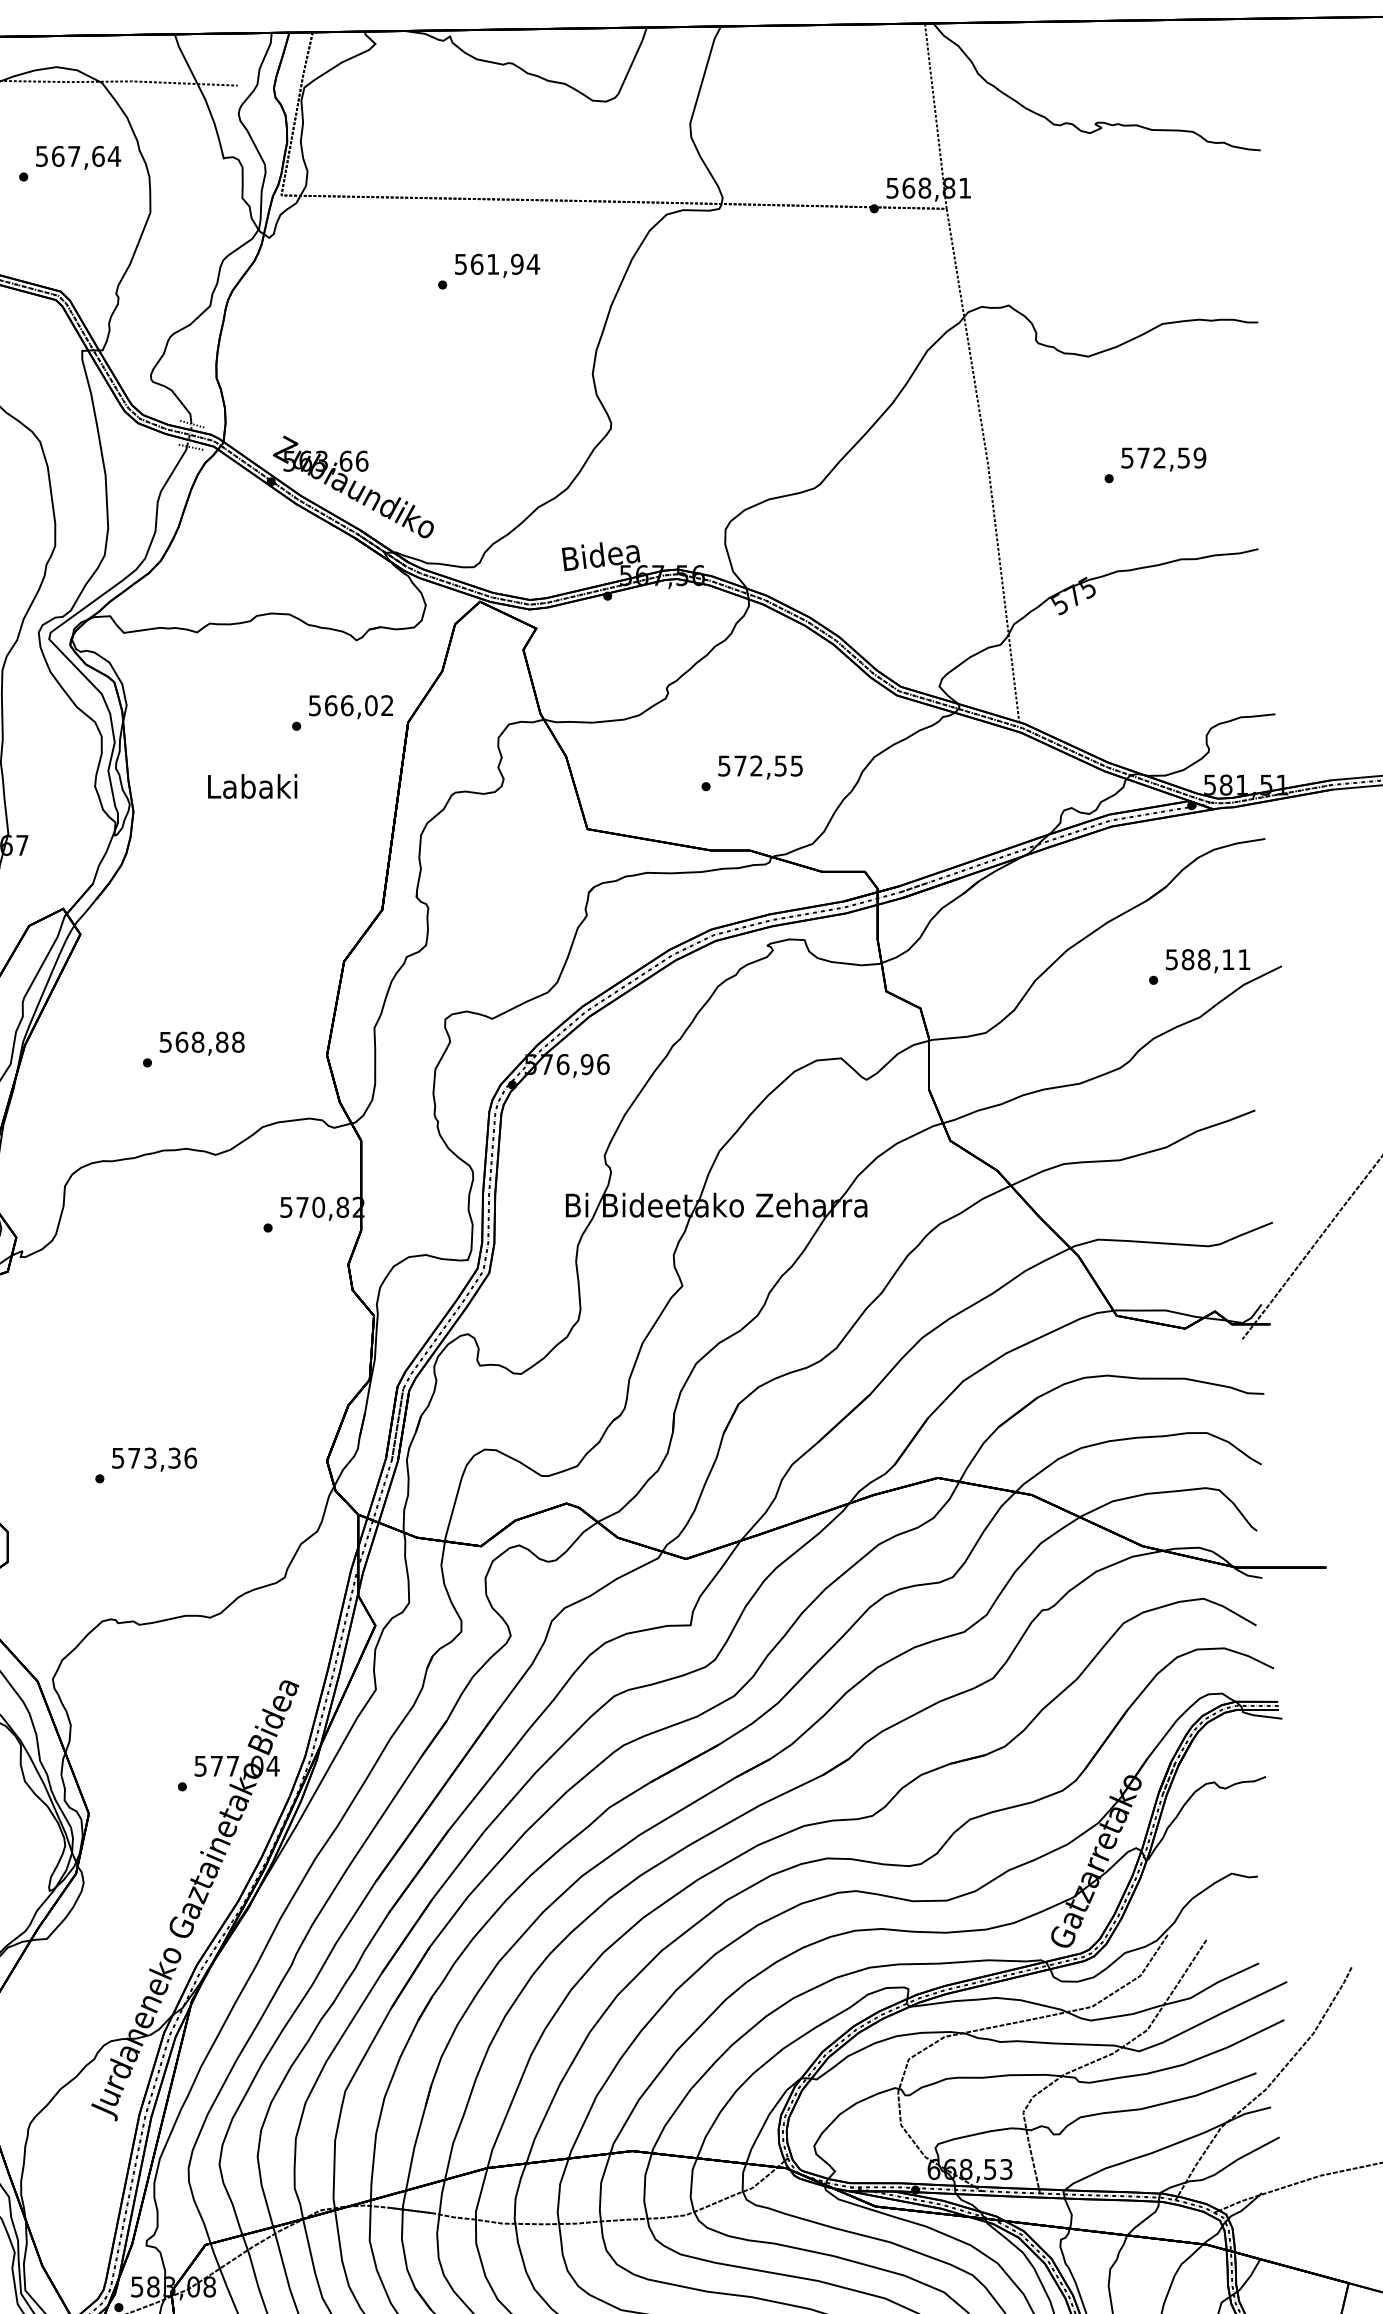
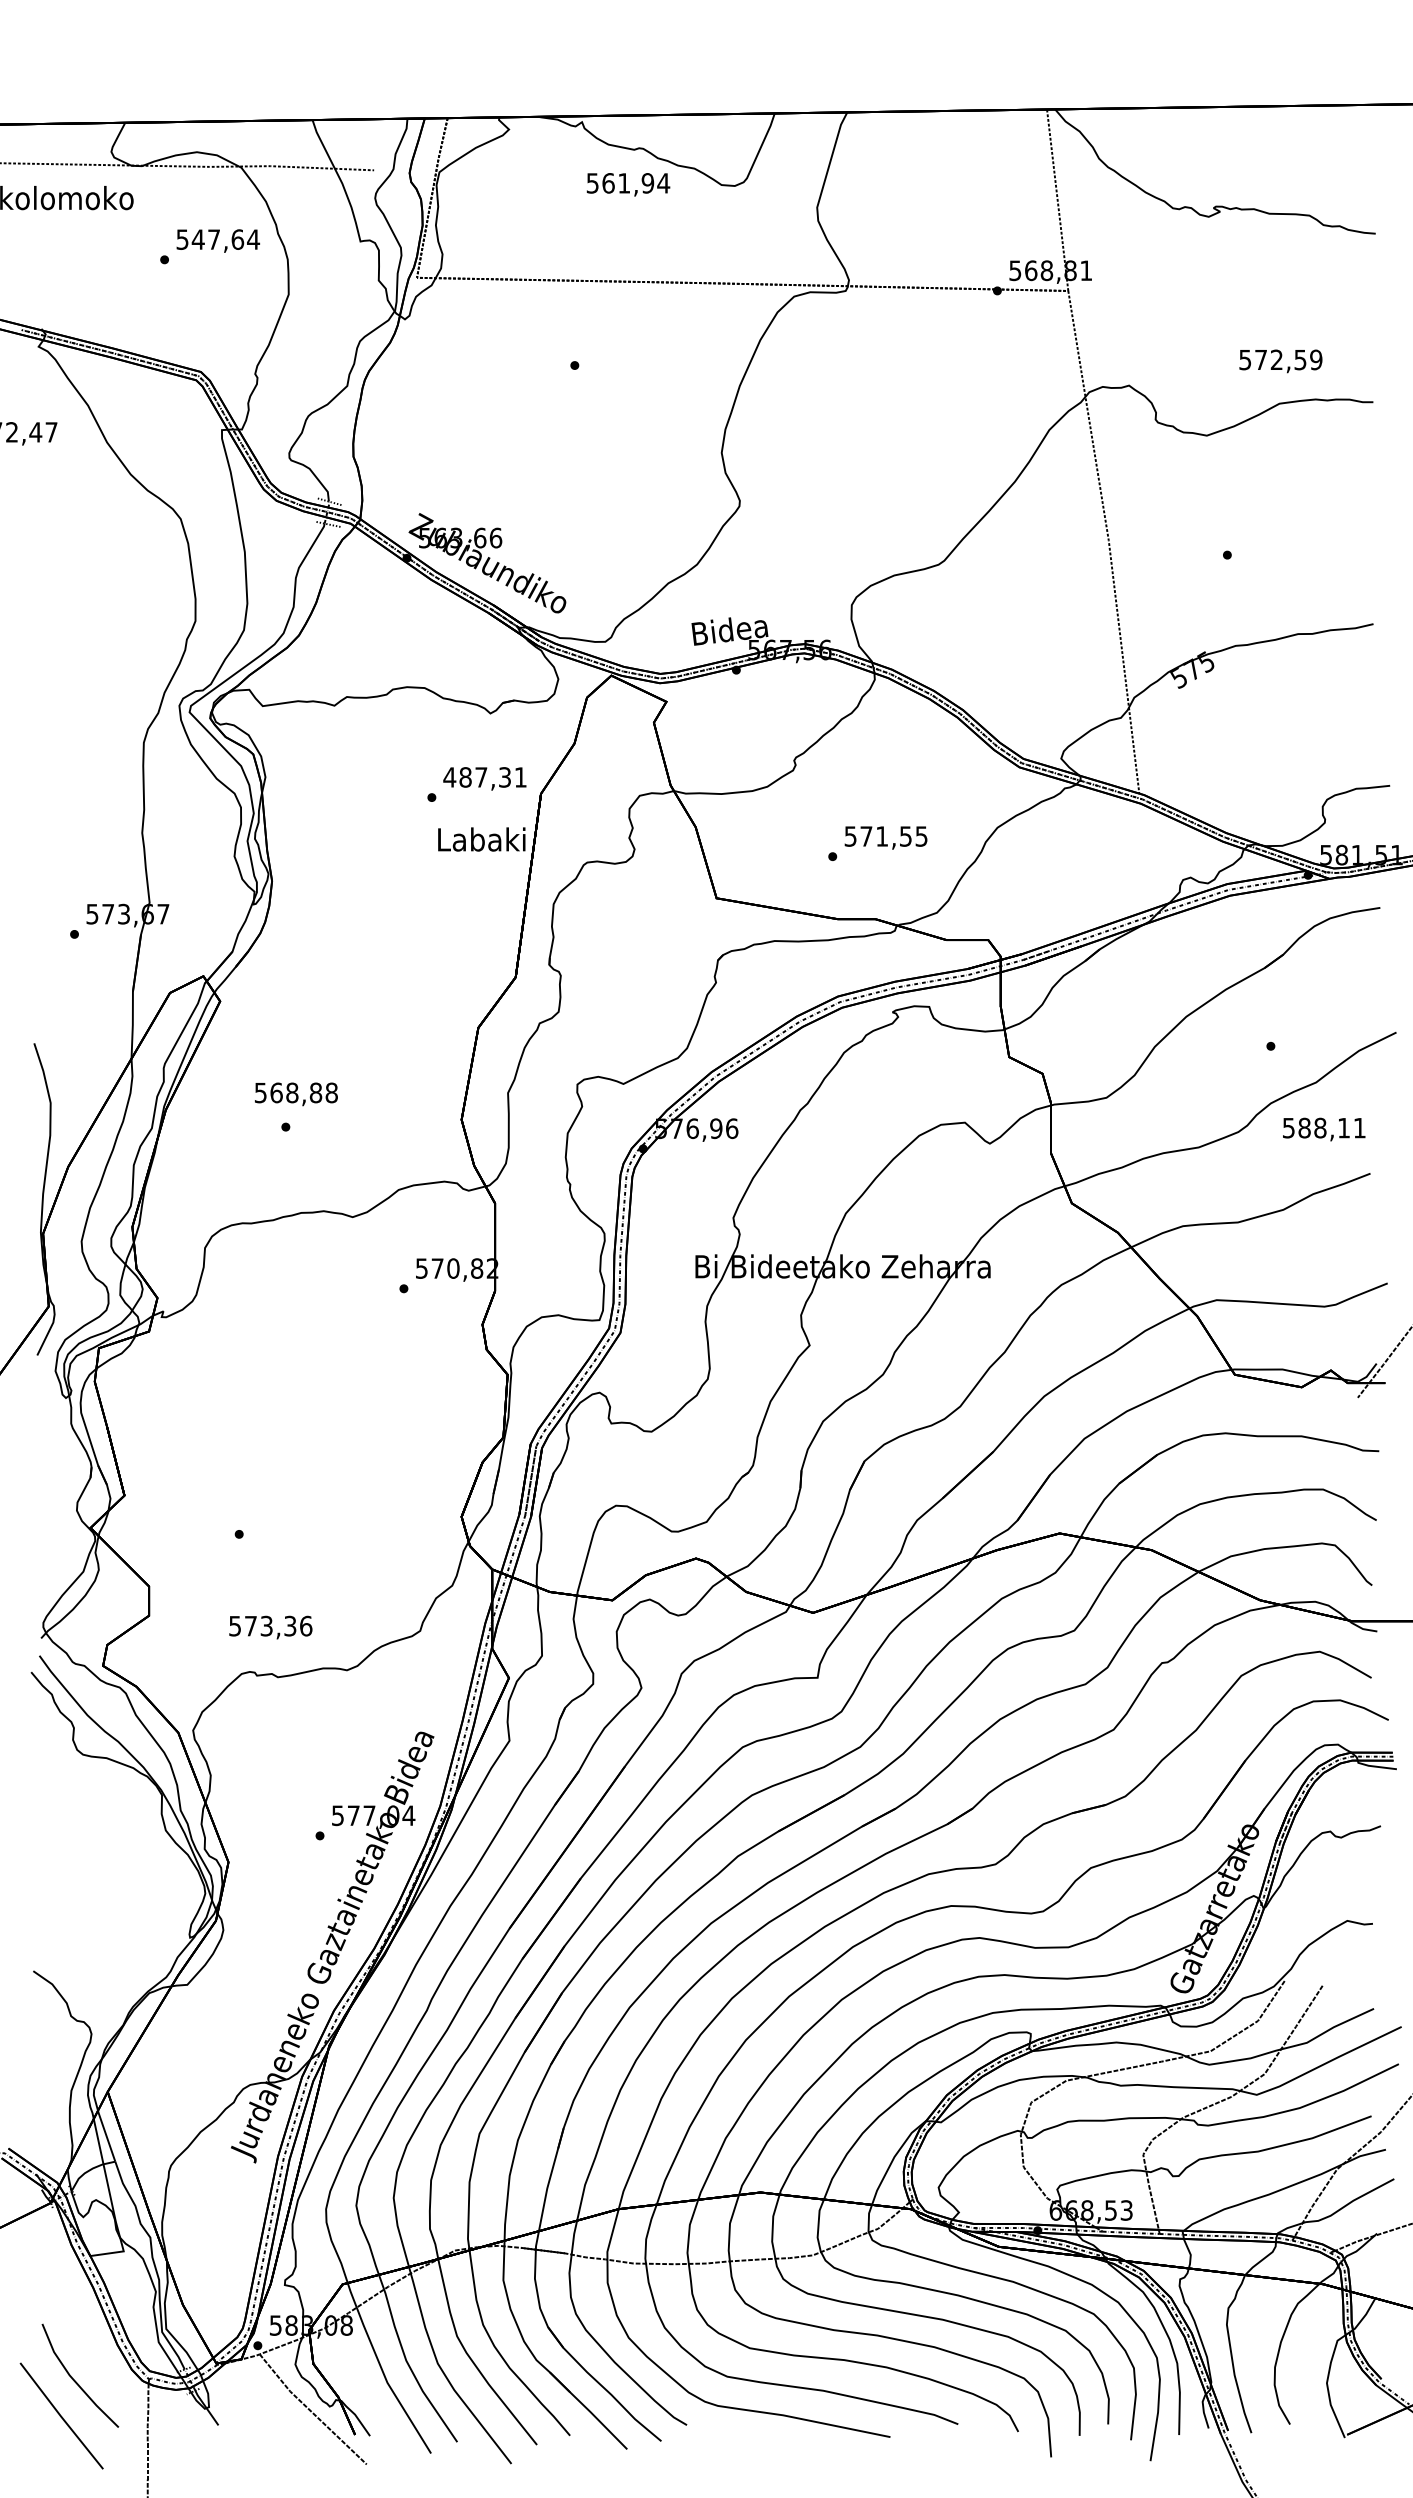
text: (57, 156) -> (197, 239), 567,64 -> 547,64
text: (497, 265) -> (628, 184), moved
text: (1163, 459) -> (1280, 361), moved
text: (350, 705) -> (484, 777), 566,02 -> 487,31
text: (755, 766) -> (881, 836), 572,55 -> 571,55
text: (252, 786) -> (481, 839), moved
text: (1208, 961) -> (1324, 1129), moved
text: (202, 1043) -> (296, 1094), moved
text: (154, 1459) -> (270, 1627), moved

